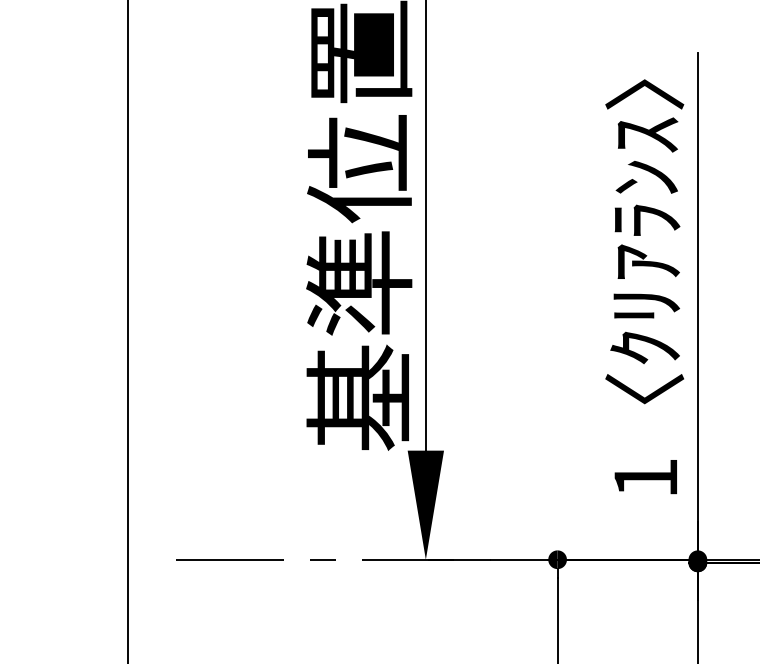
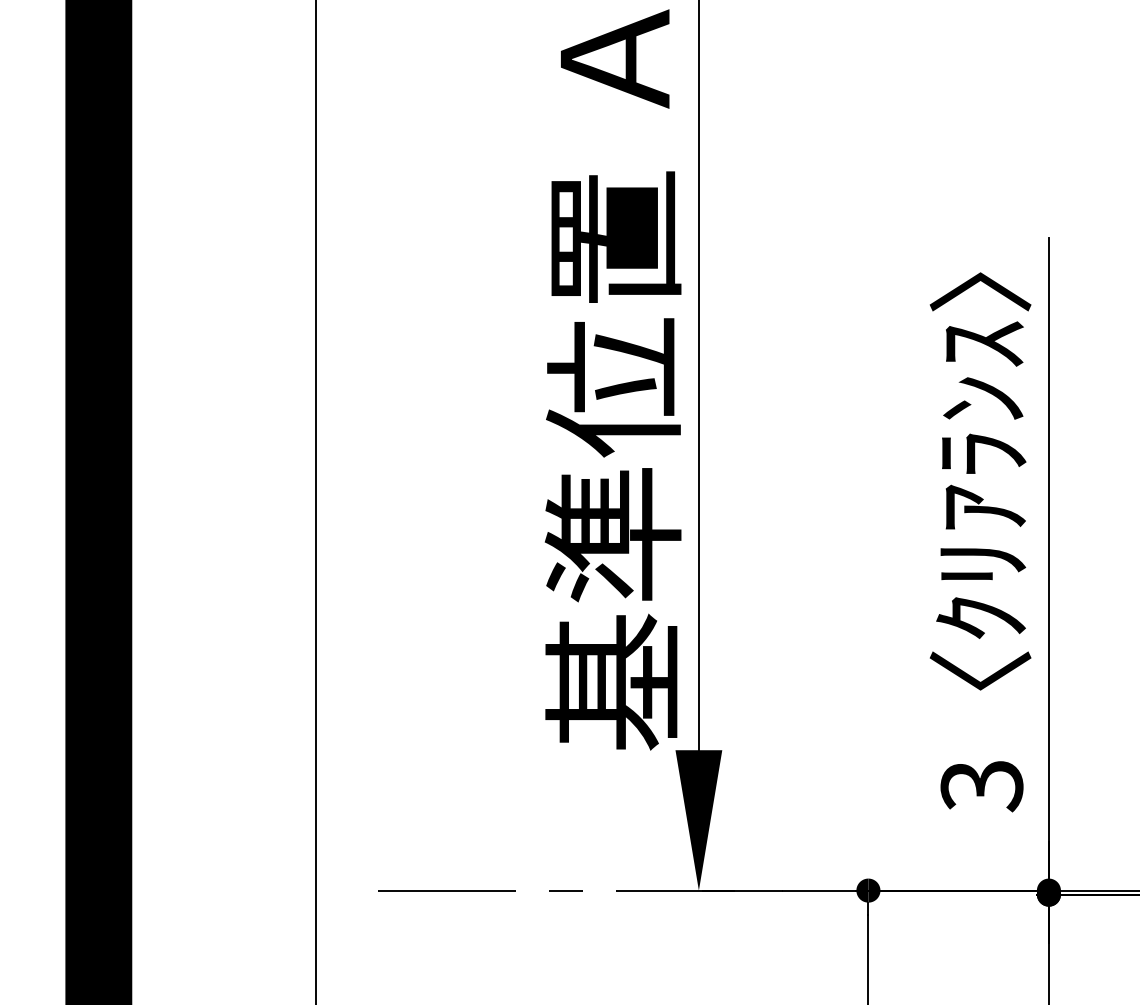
text: (645, 478) -> (981, 786), 1 -> 3

